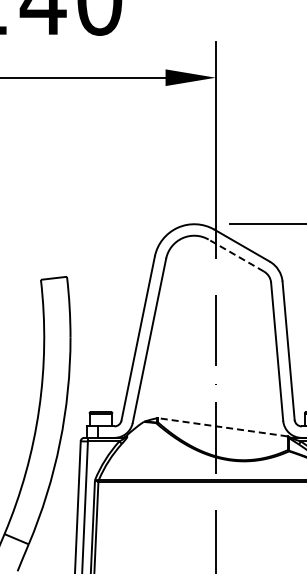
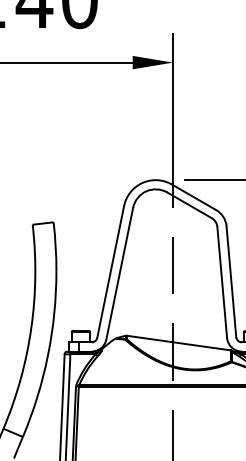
line: (236, 255) -> (189, 205), dashed -> solid
line: (222, 427) -> (178, 343), dashed -> solid

